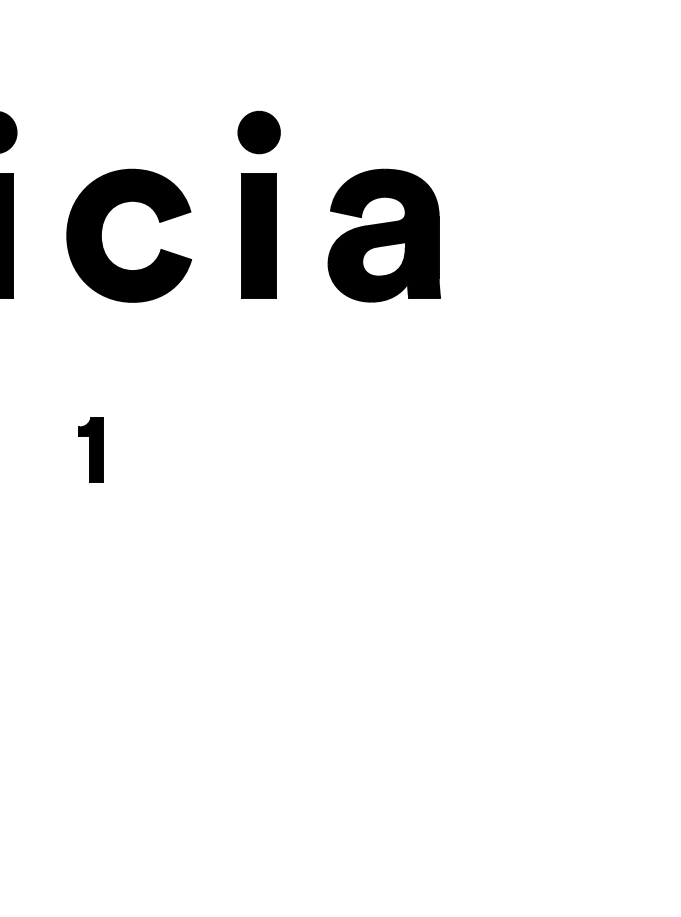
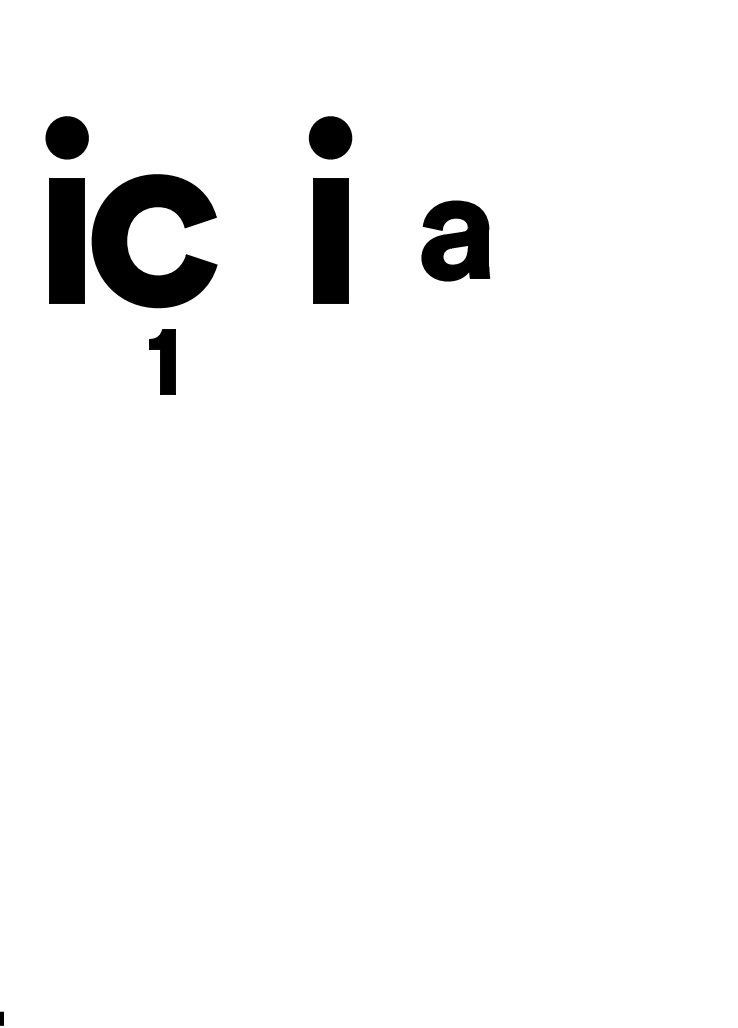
part: (384, 235) -> (455, 240), size x0.6
part: (102, 236) -> (127, 241), moved
part: (91, 449) -> (162, 361), moved

